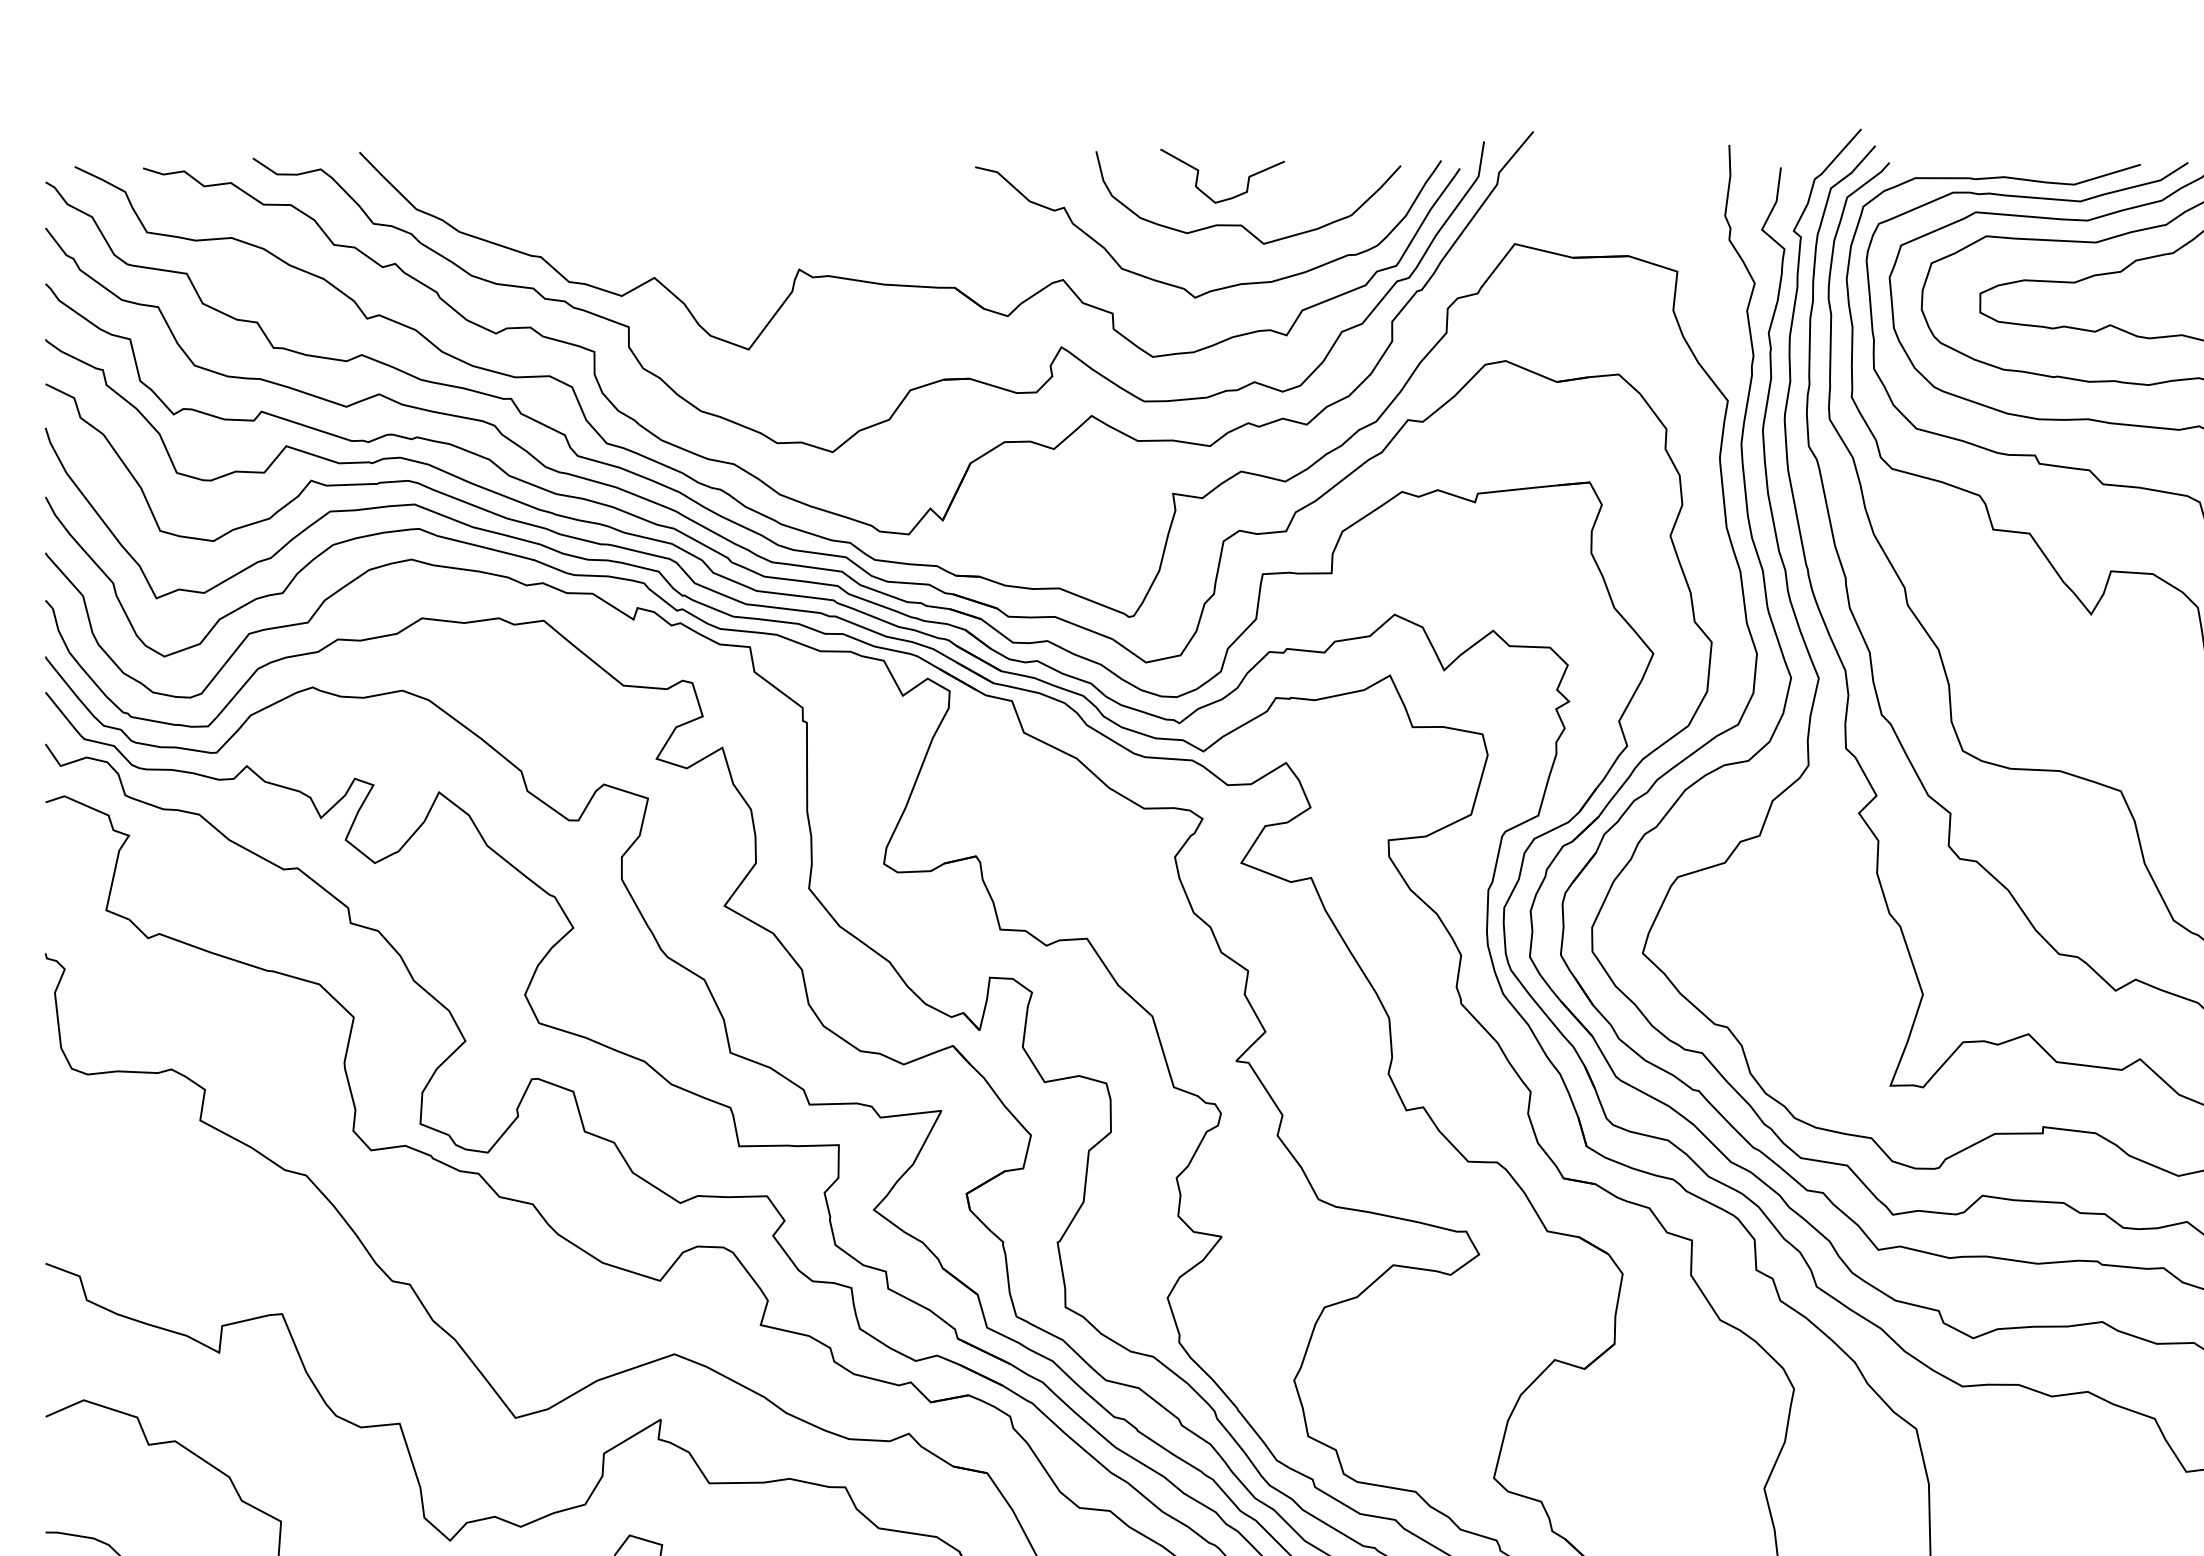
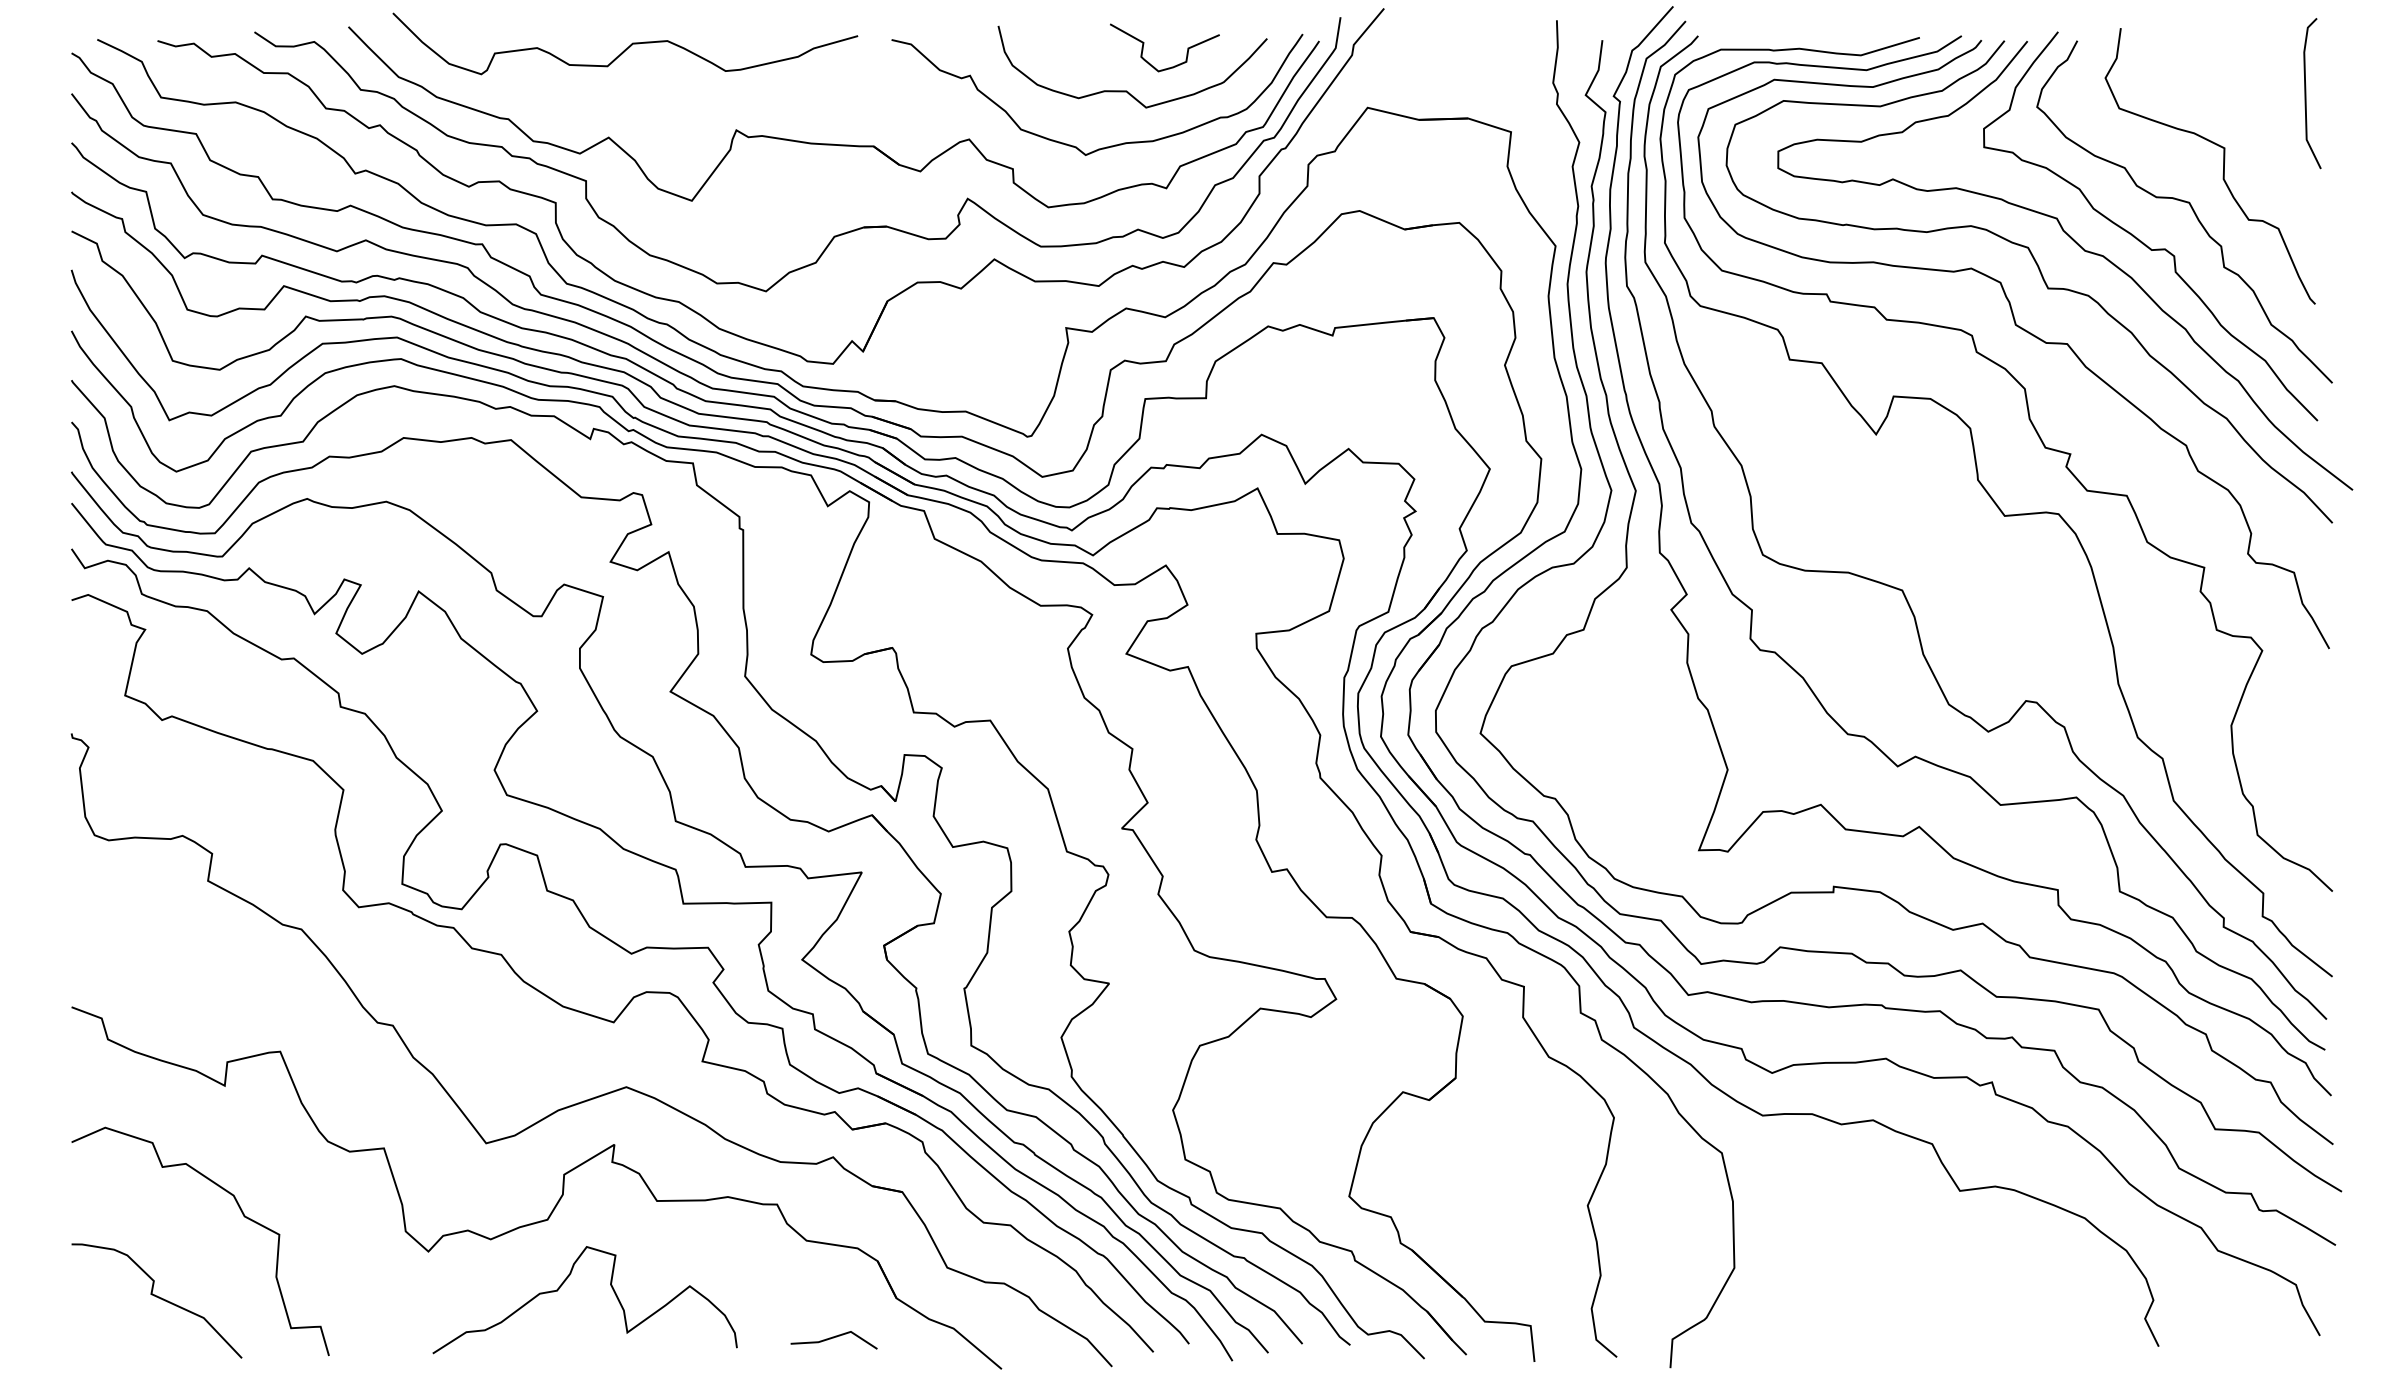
curve: (1199, 172) -> (1144, 44), moved
curve: (676, 174) -> (628, 46), added

